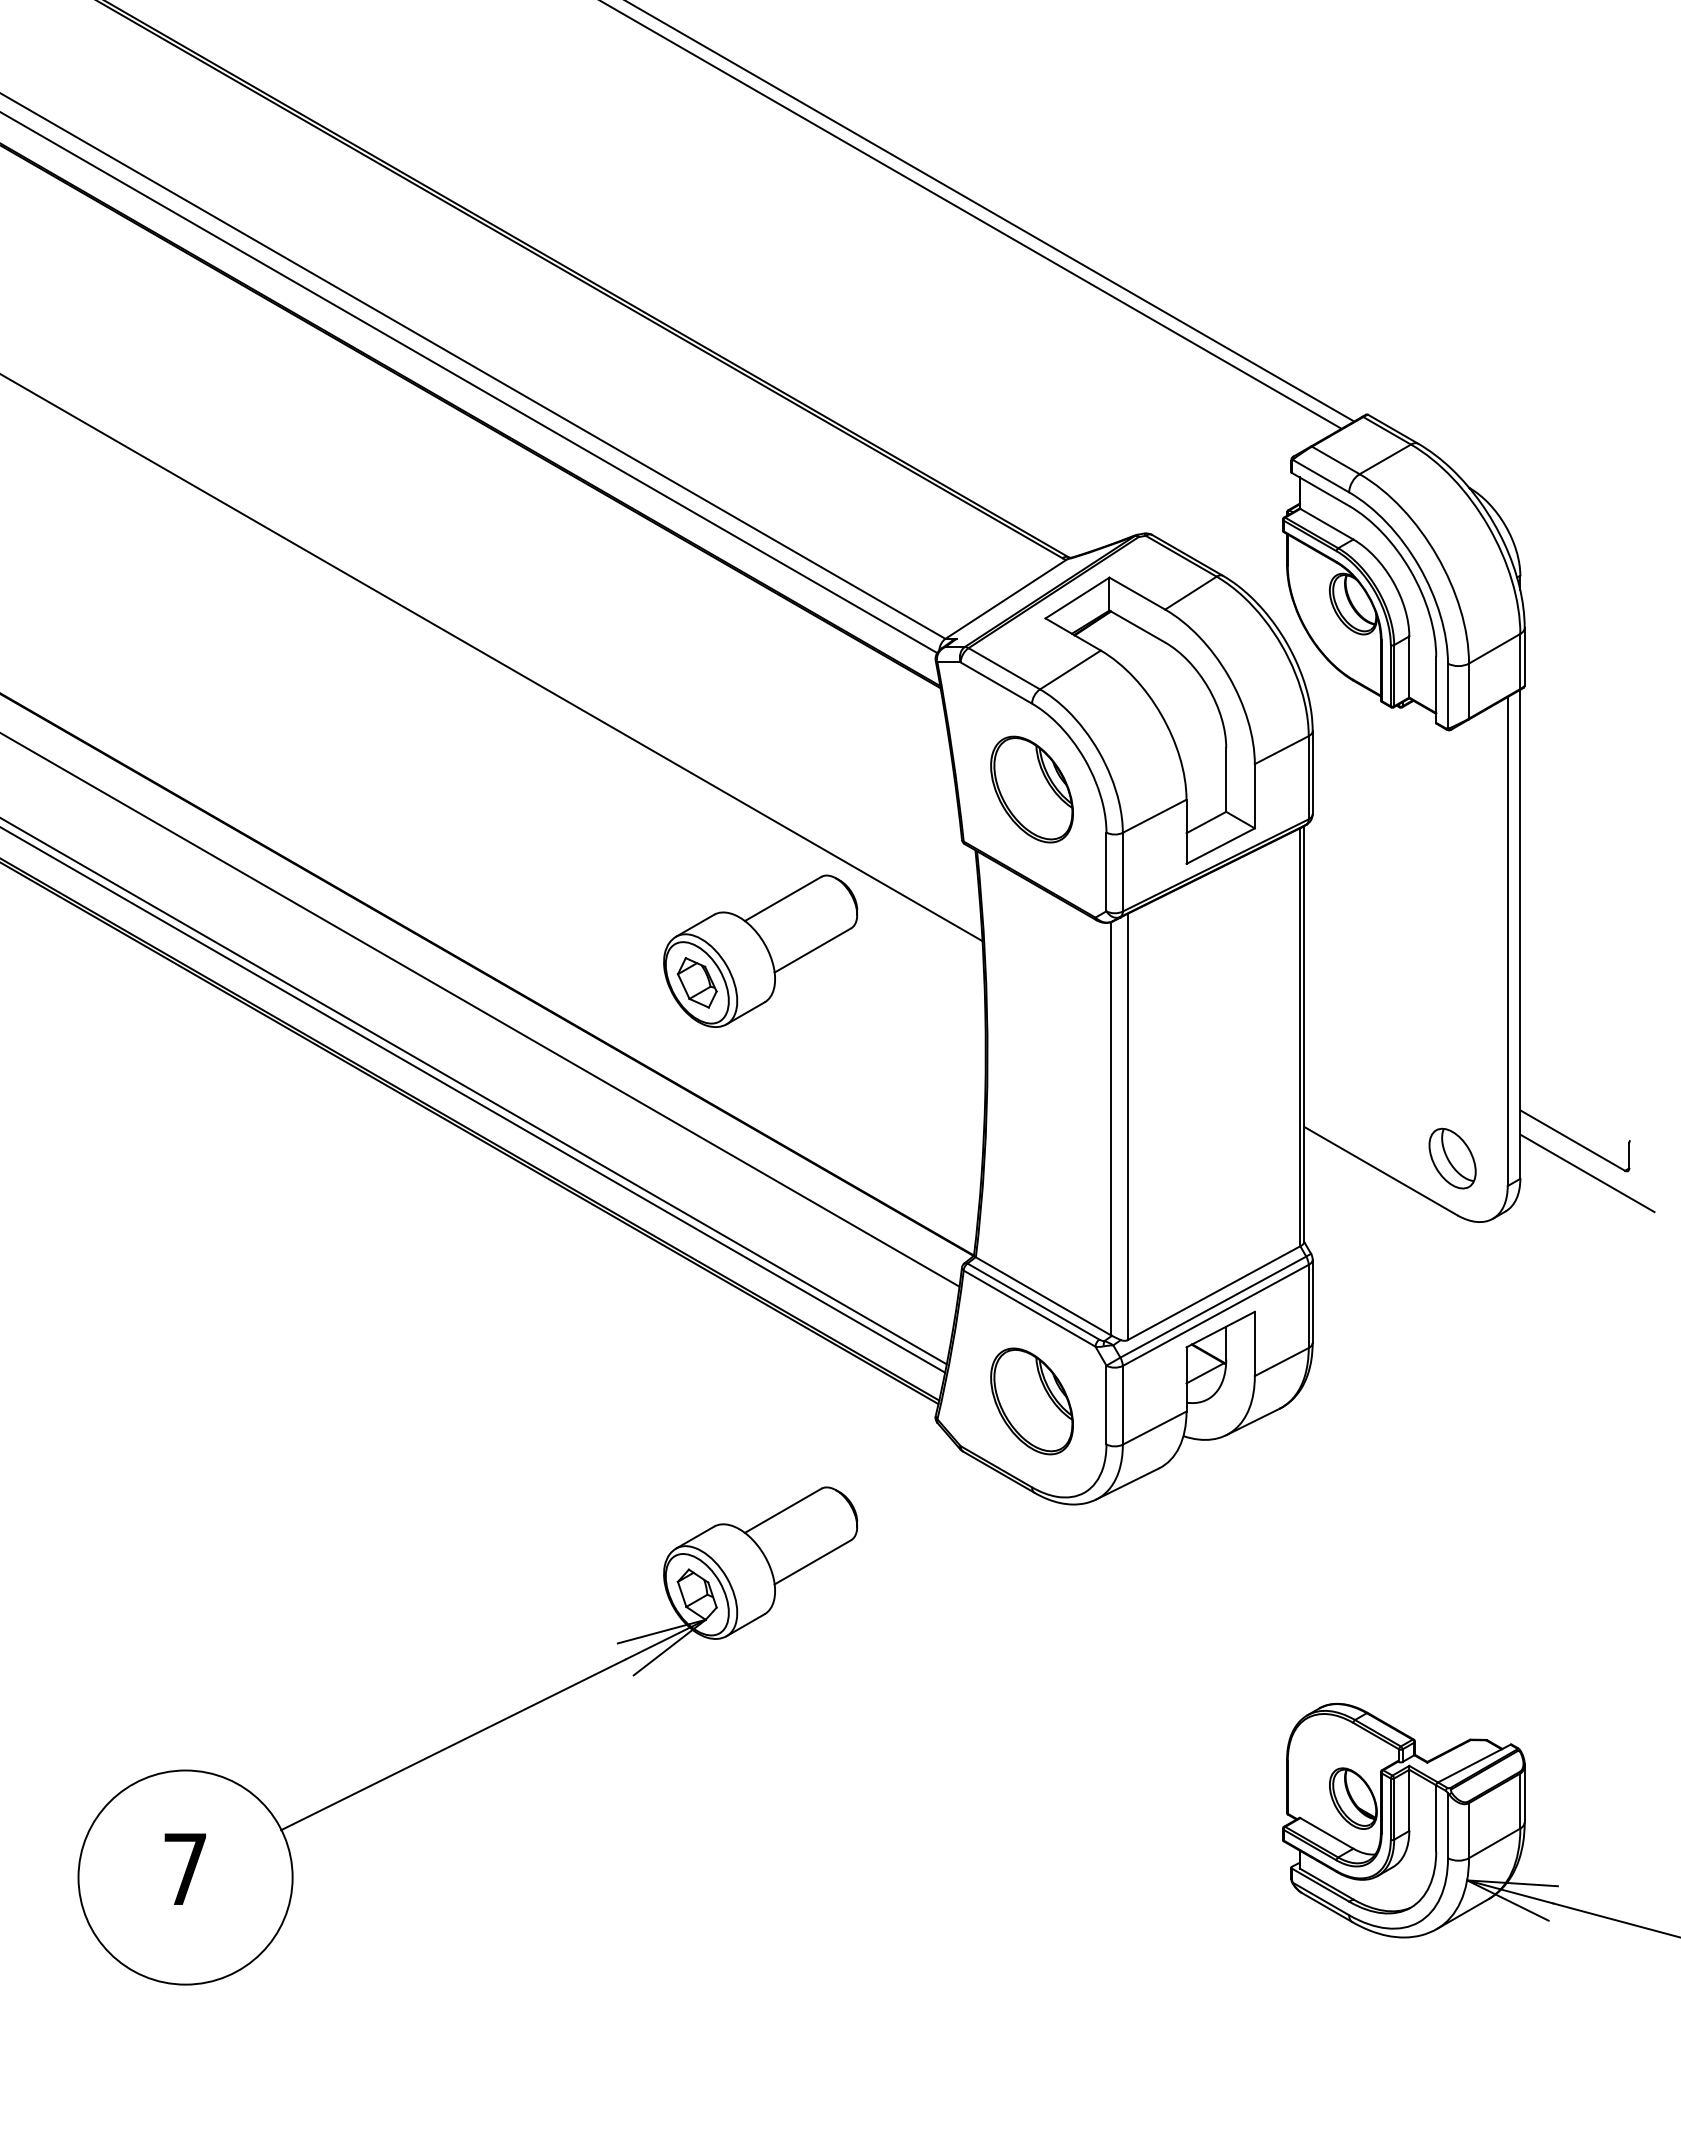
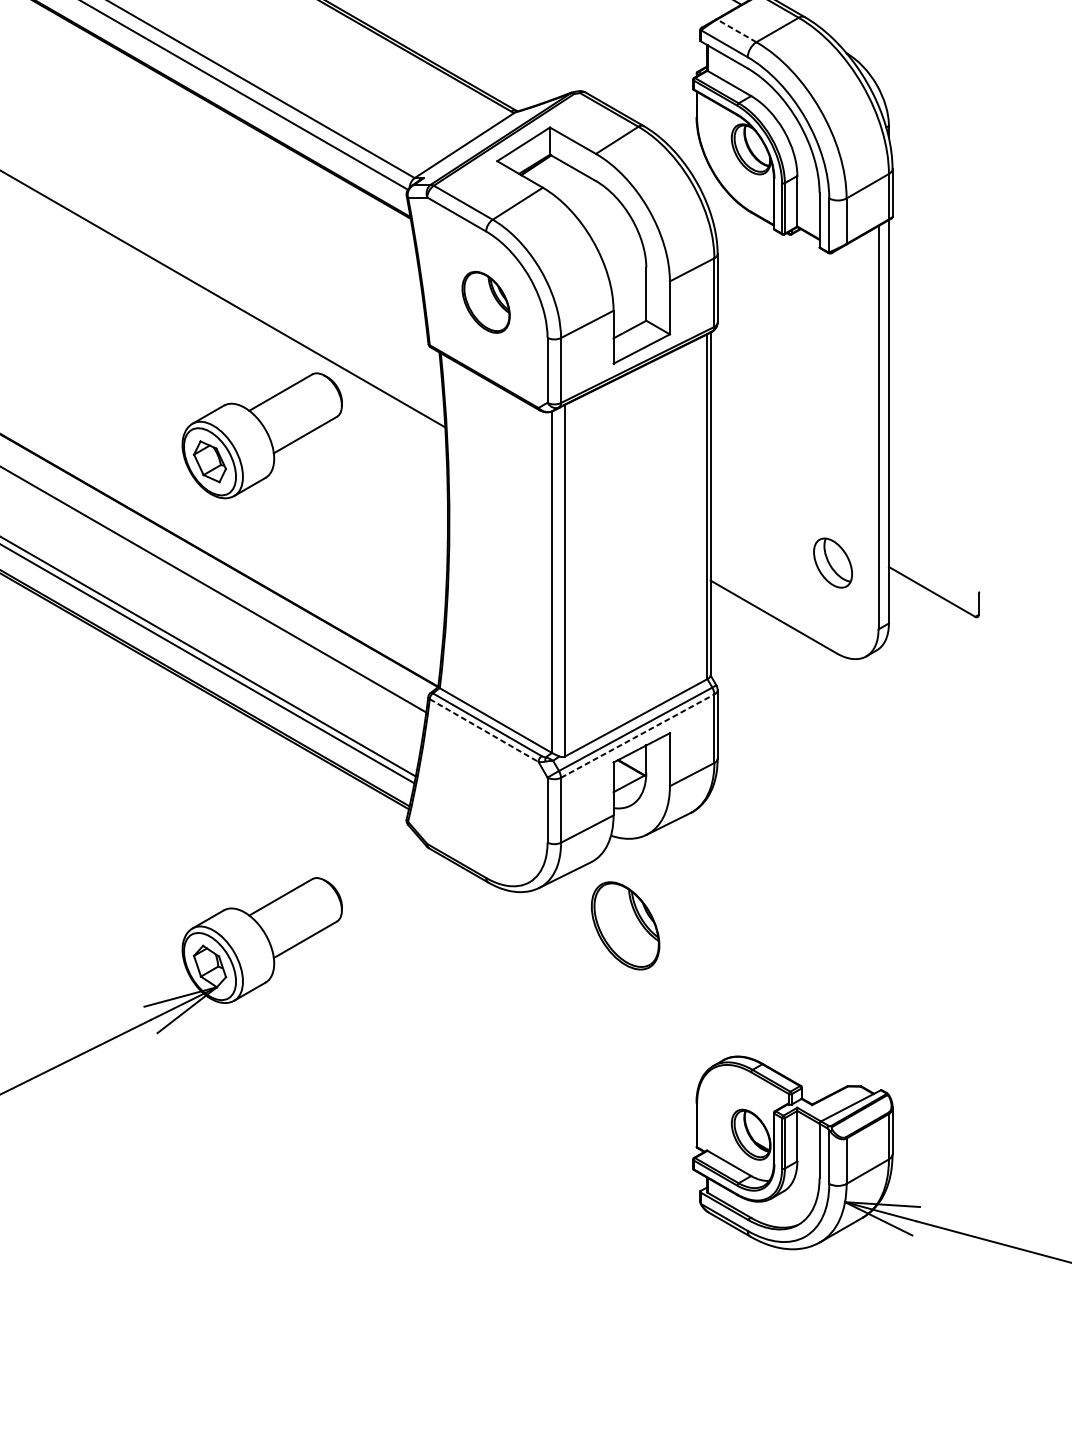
line: (1335, 460) -> (736, 30), solid -> dashed
part: (1031, 789) -> (485, 302), size x0.7
part: (1452, 1158) -> (832, 562), moved
line: (1587, 1173) -> (944, 619), removed
line: (1030, 1308) -> (484, 730), solid -> dashed
line: (1215, 1315) -> (637, 736), solid -> dashed
part: (1031, 1401) -> (625, 925), moved

